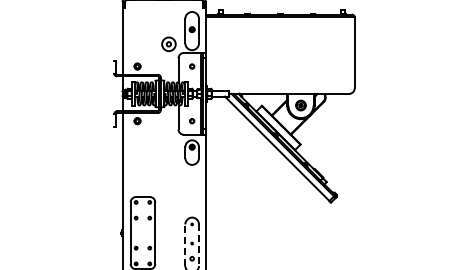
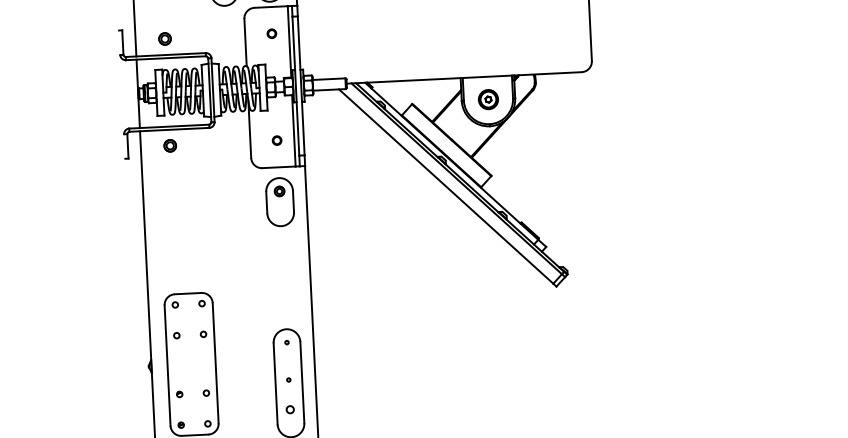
line: (185, 245) -> (275, 384), dashed -> solid
line: (199, 245) -> (303, 383), dashed -> solid

